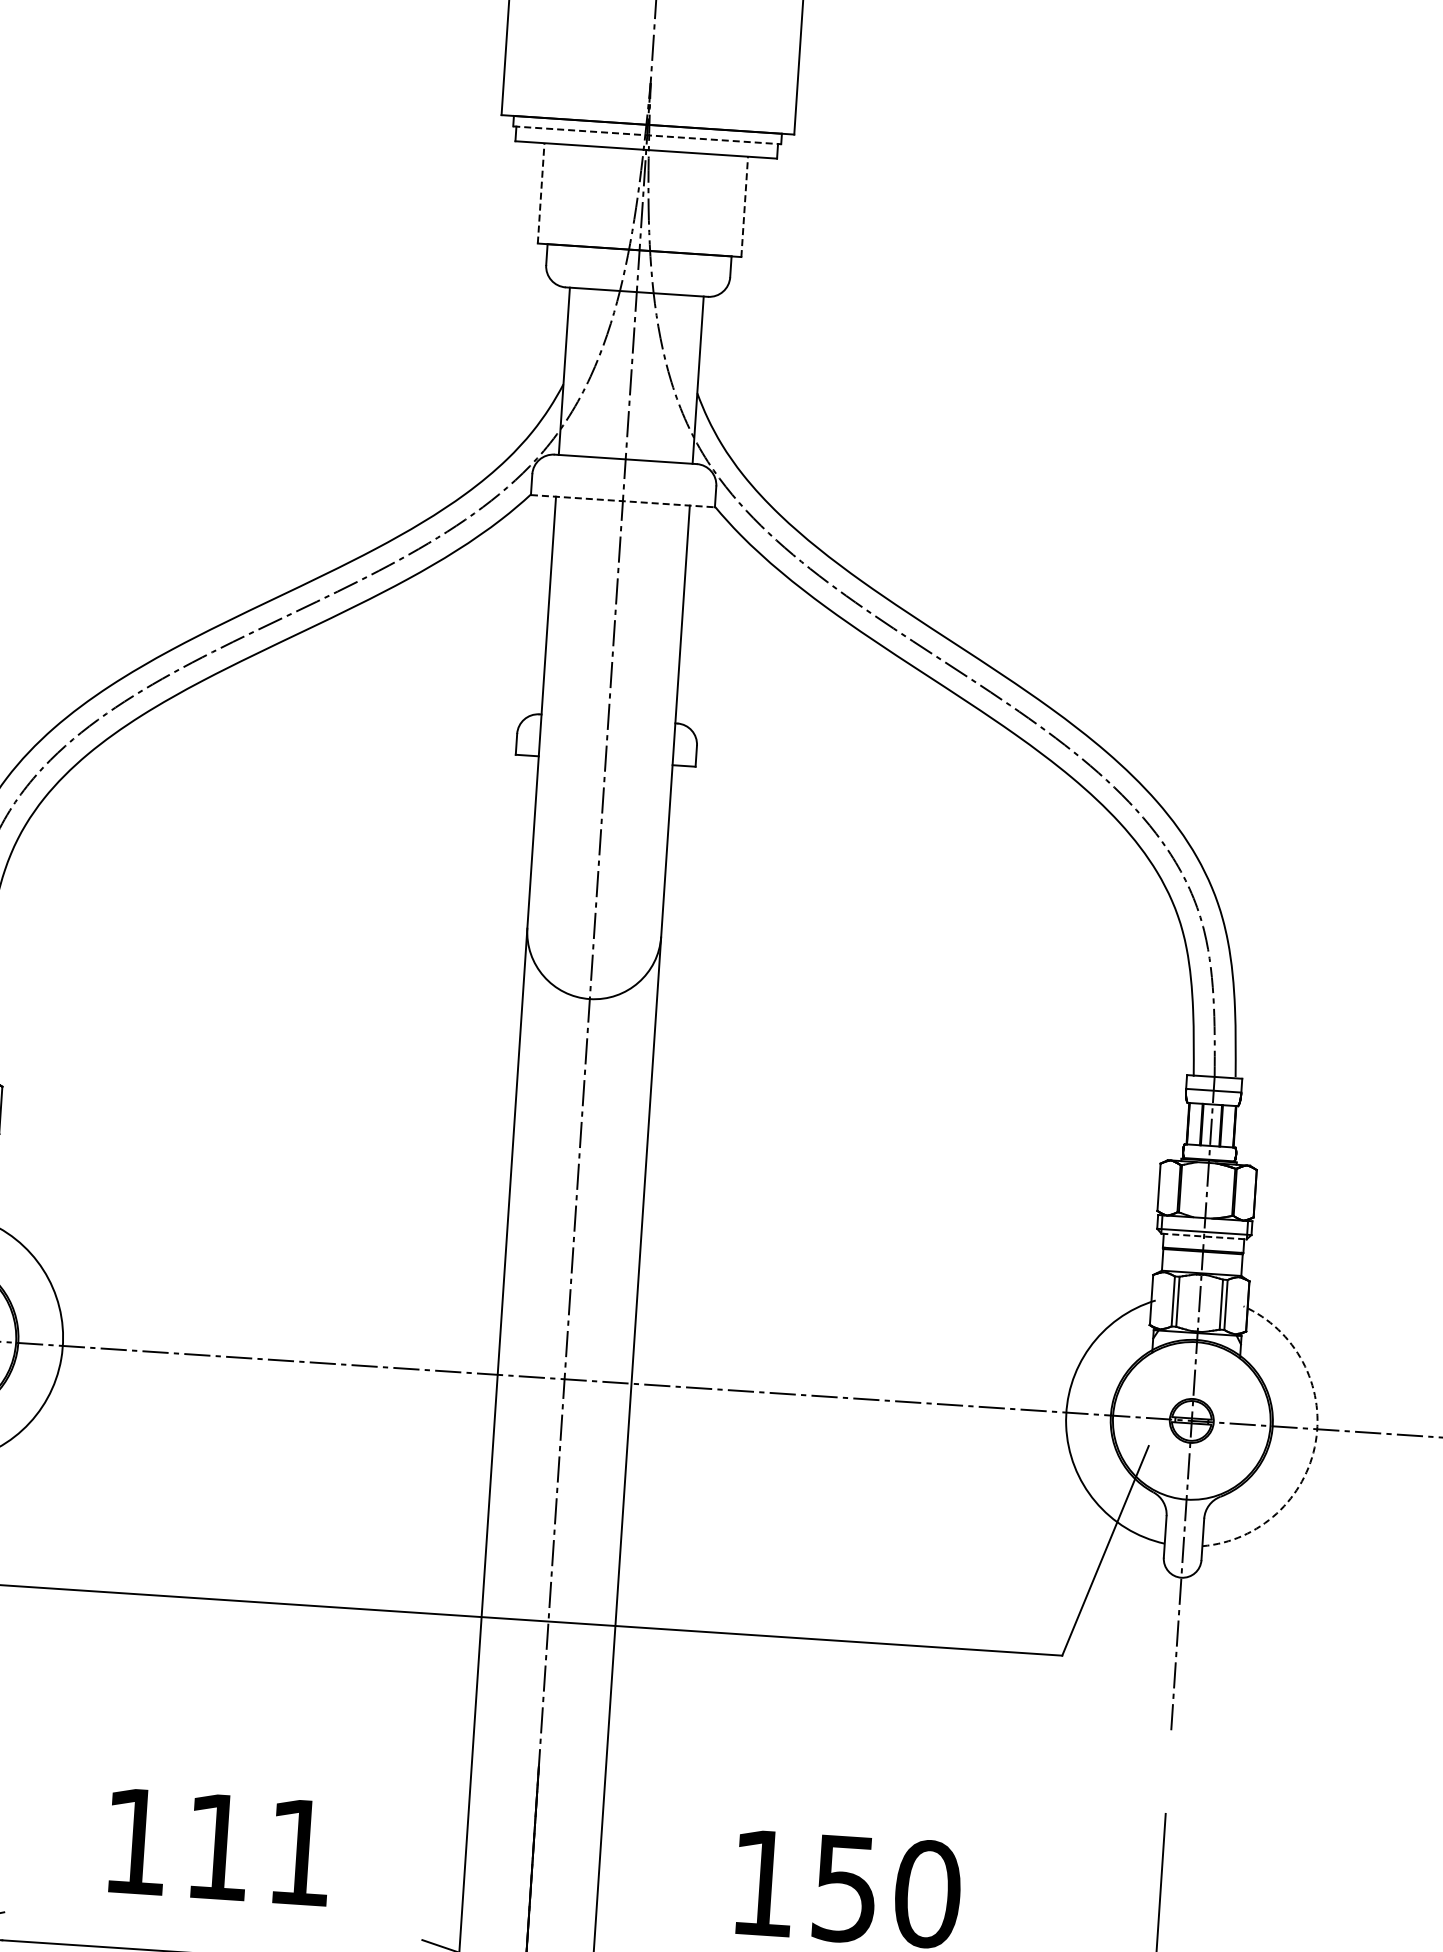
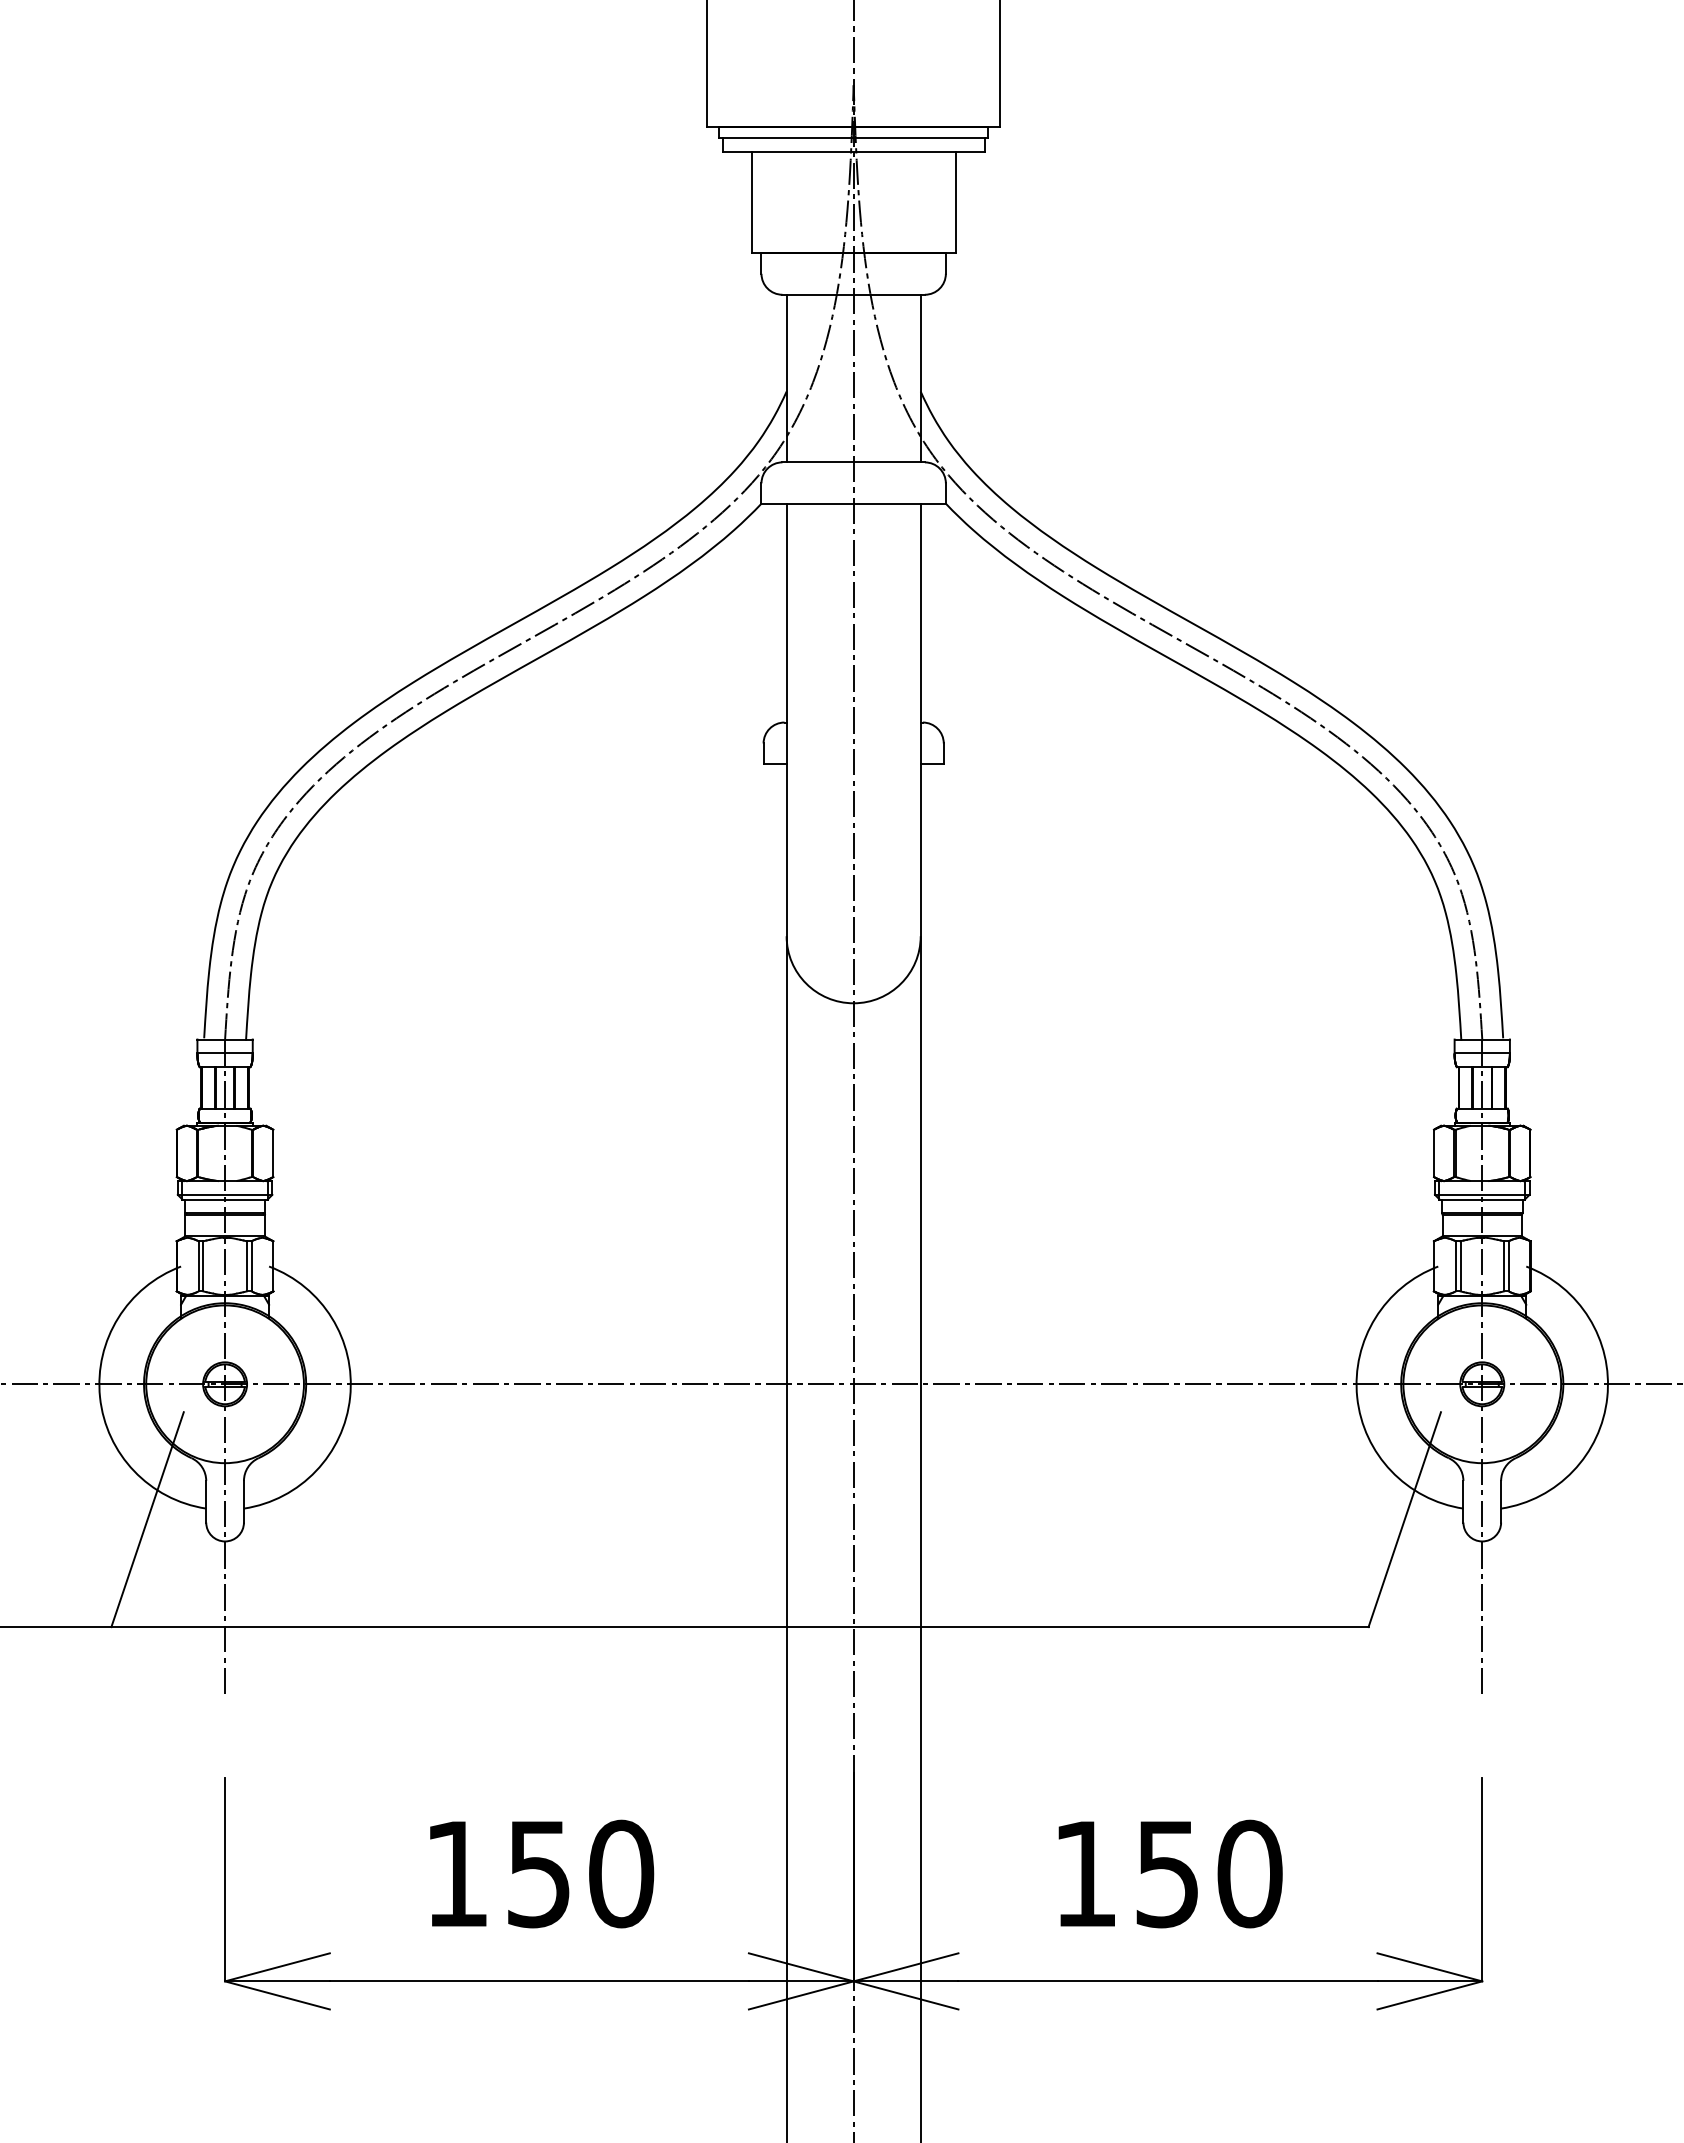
line: (648, 135) -> (854, 137), dashed -> solid
line: (540, 193) -> (751, 202), dashed -> solid
line: (744, 206) -> (955, 202), dashed -> solid
line: (623, 501) -> (854, 504), dashed -> solid
line: (1204, 1236) -> (1482, 1199), dashed -> solid
arc: (1315, 1442) -> (1607, 1397), dashed -> solid
text: (260, 1849) -> (581, 1873), 111 -> 150

